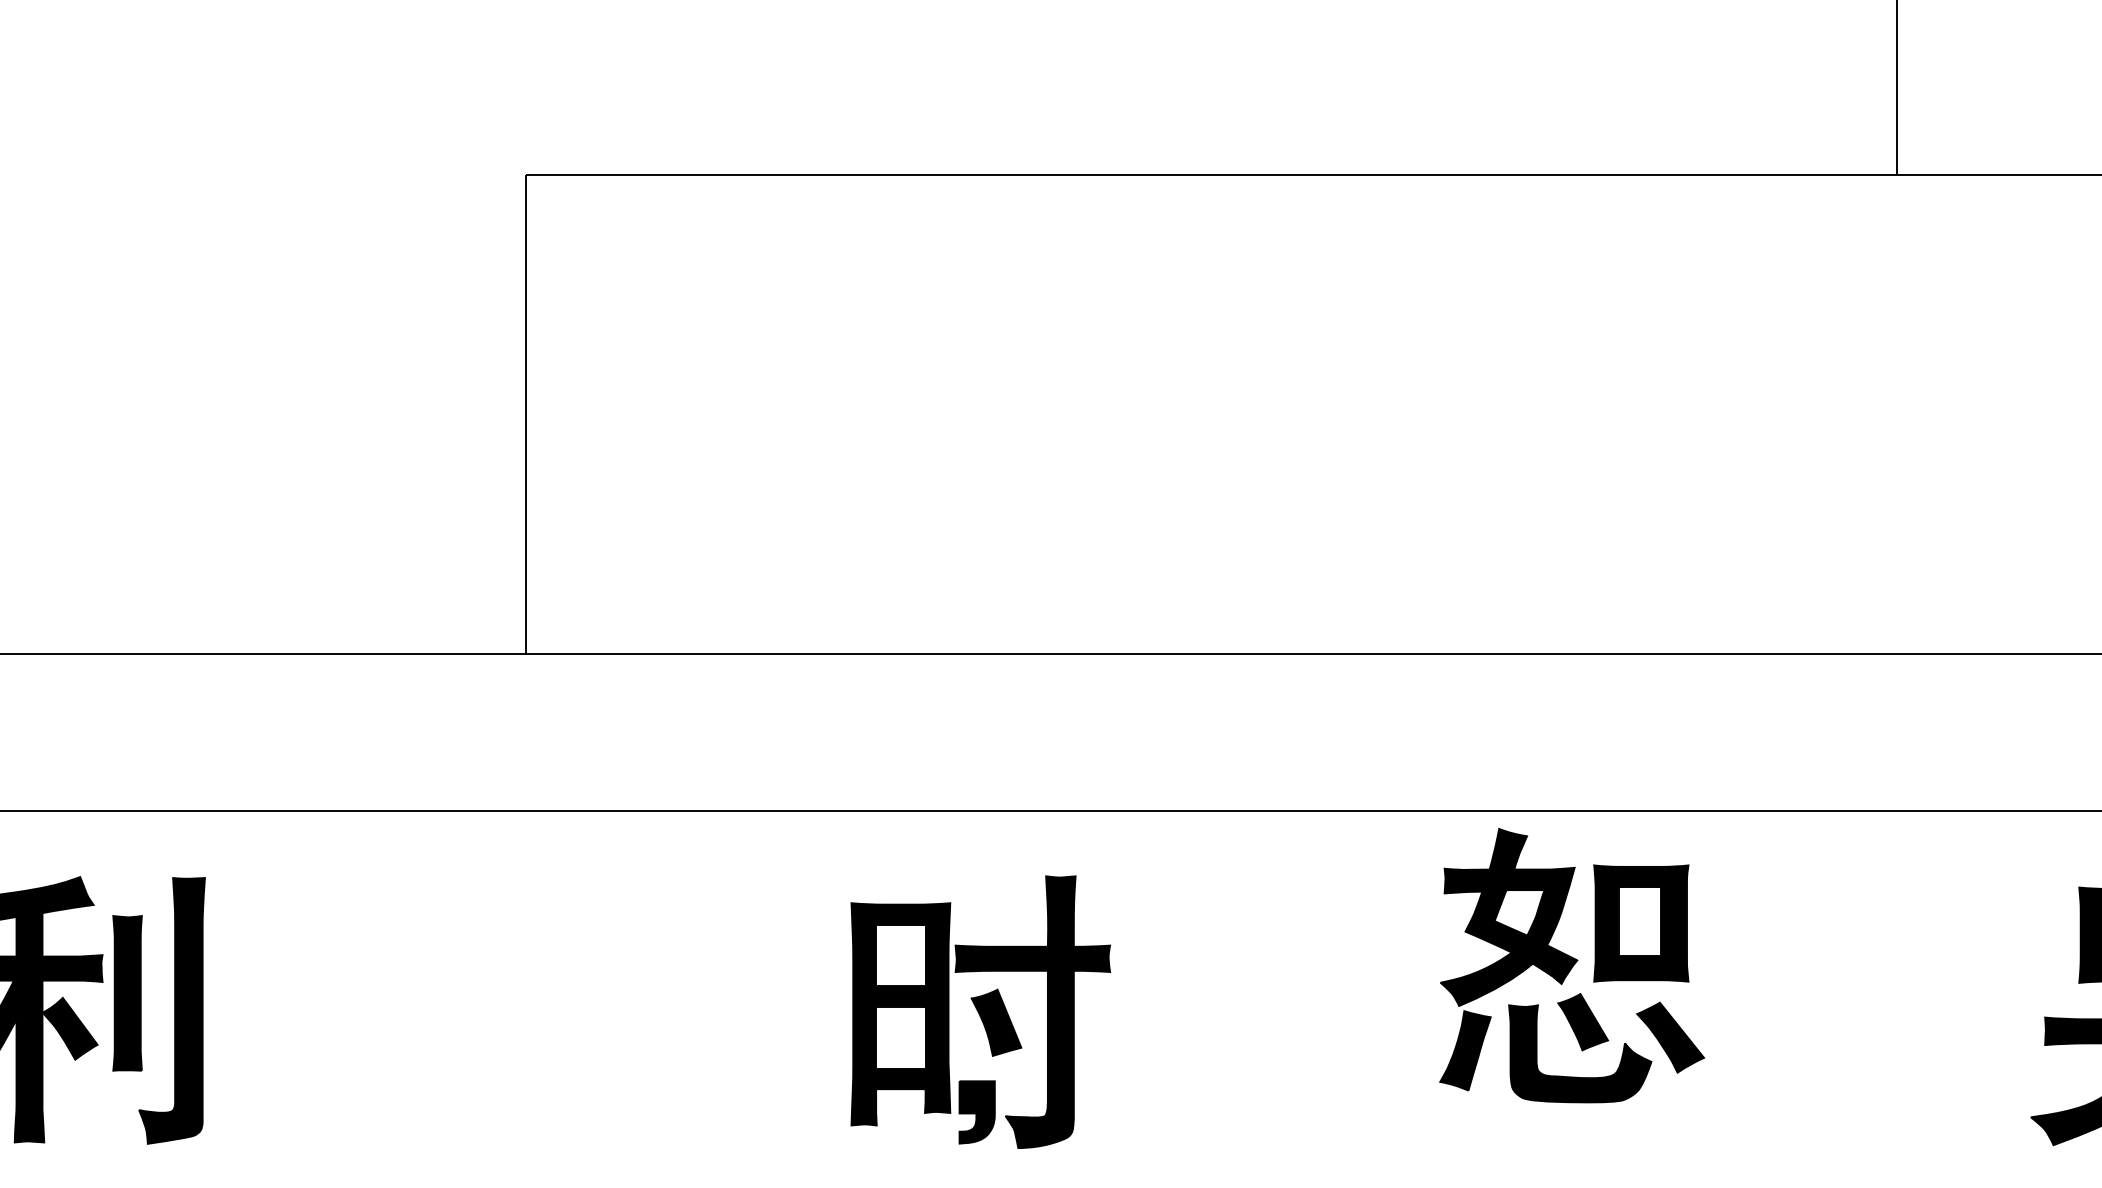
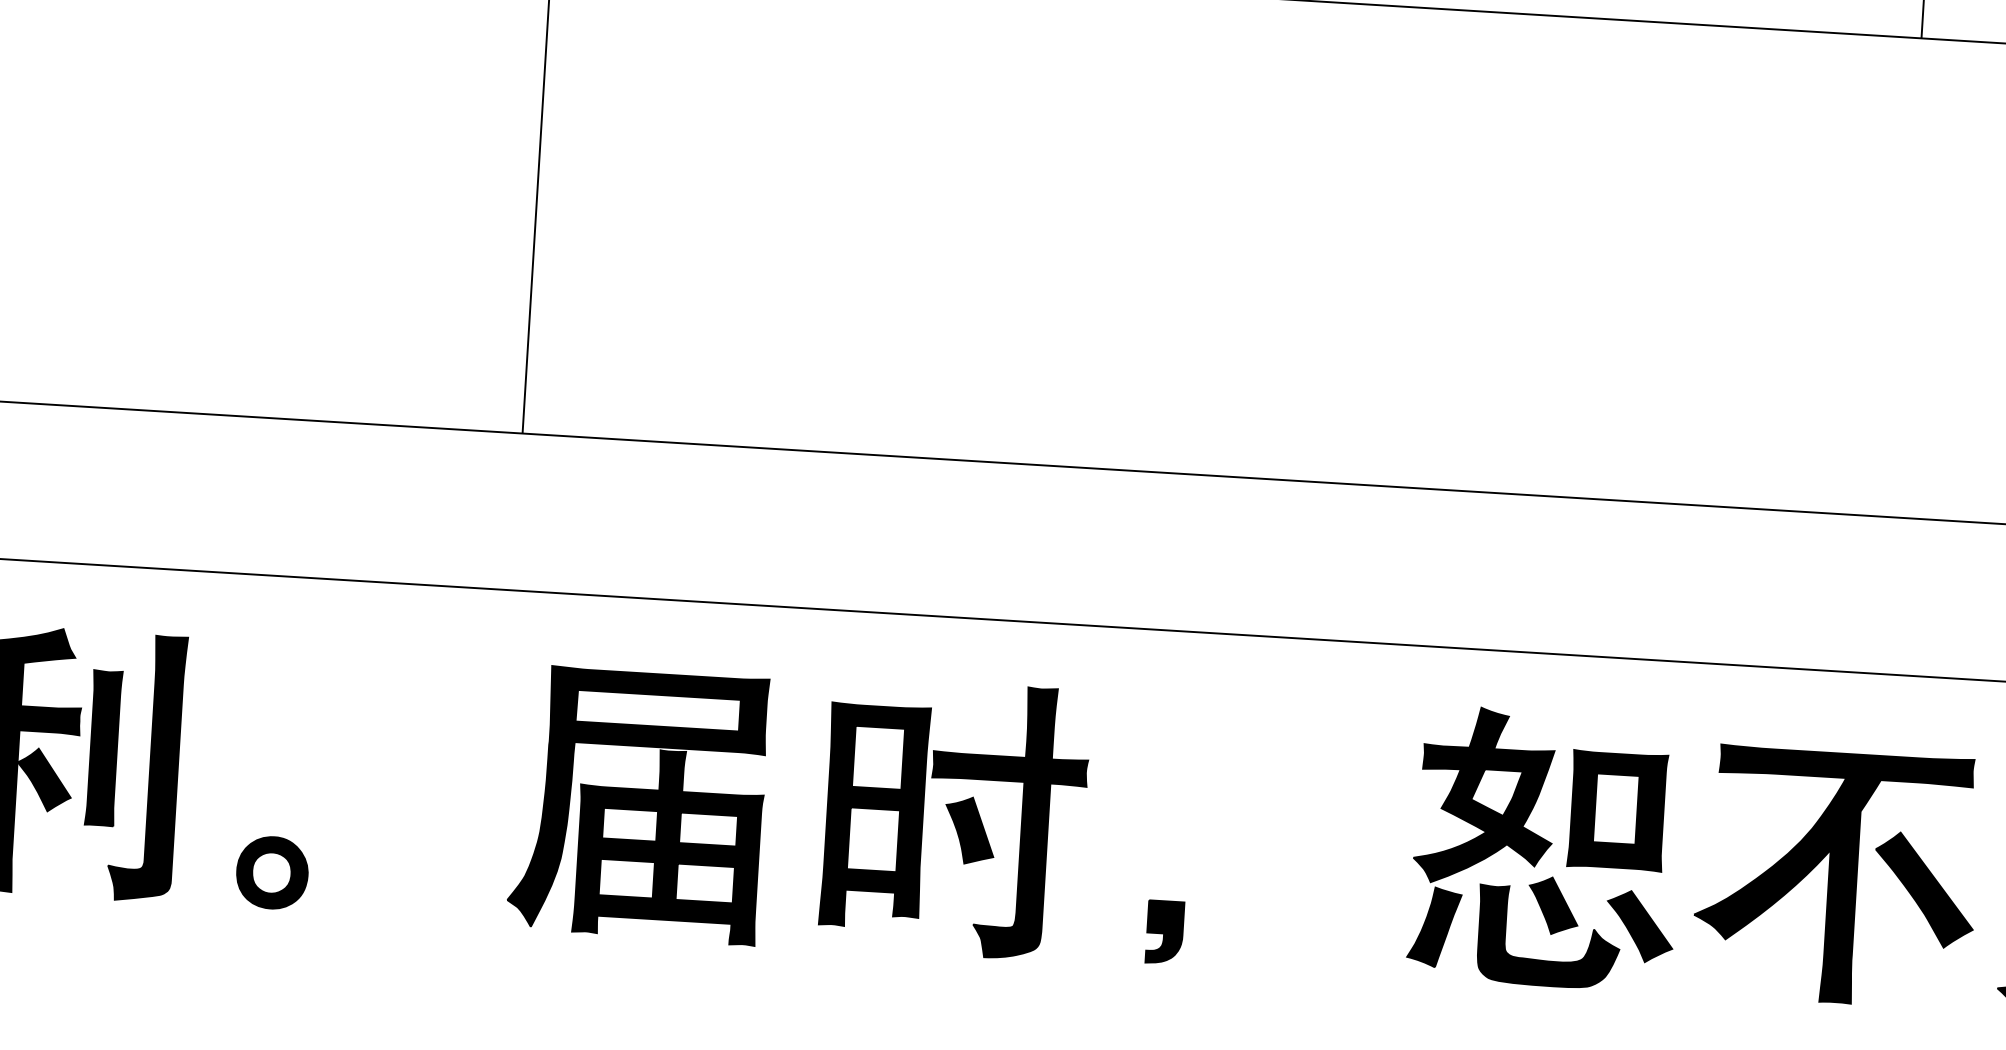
part: (1572, 965) -> (1546, 848), moved
part: (1863, 1016) -> (1836, 877), added
part: (663, 1017) -> (637, 805), added
part: (303, 1106) -> (272, 871), added
part: (976, 1112) -> (1164, 932), moved

